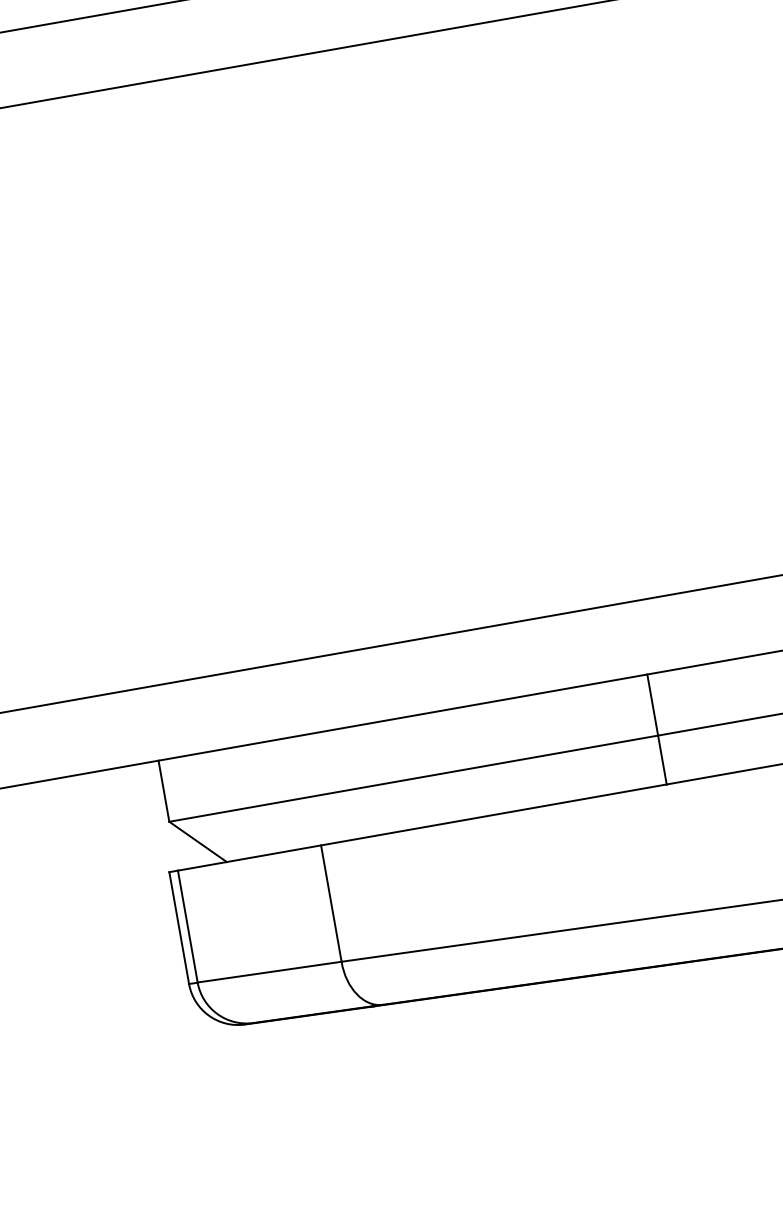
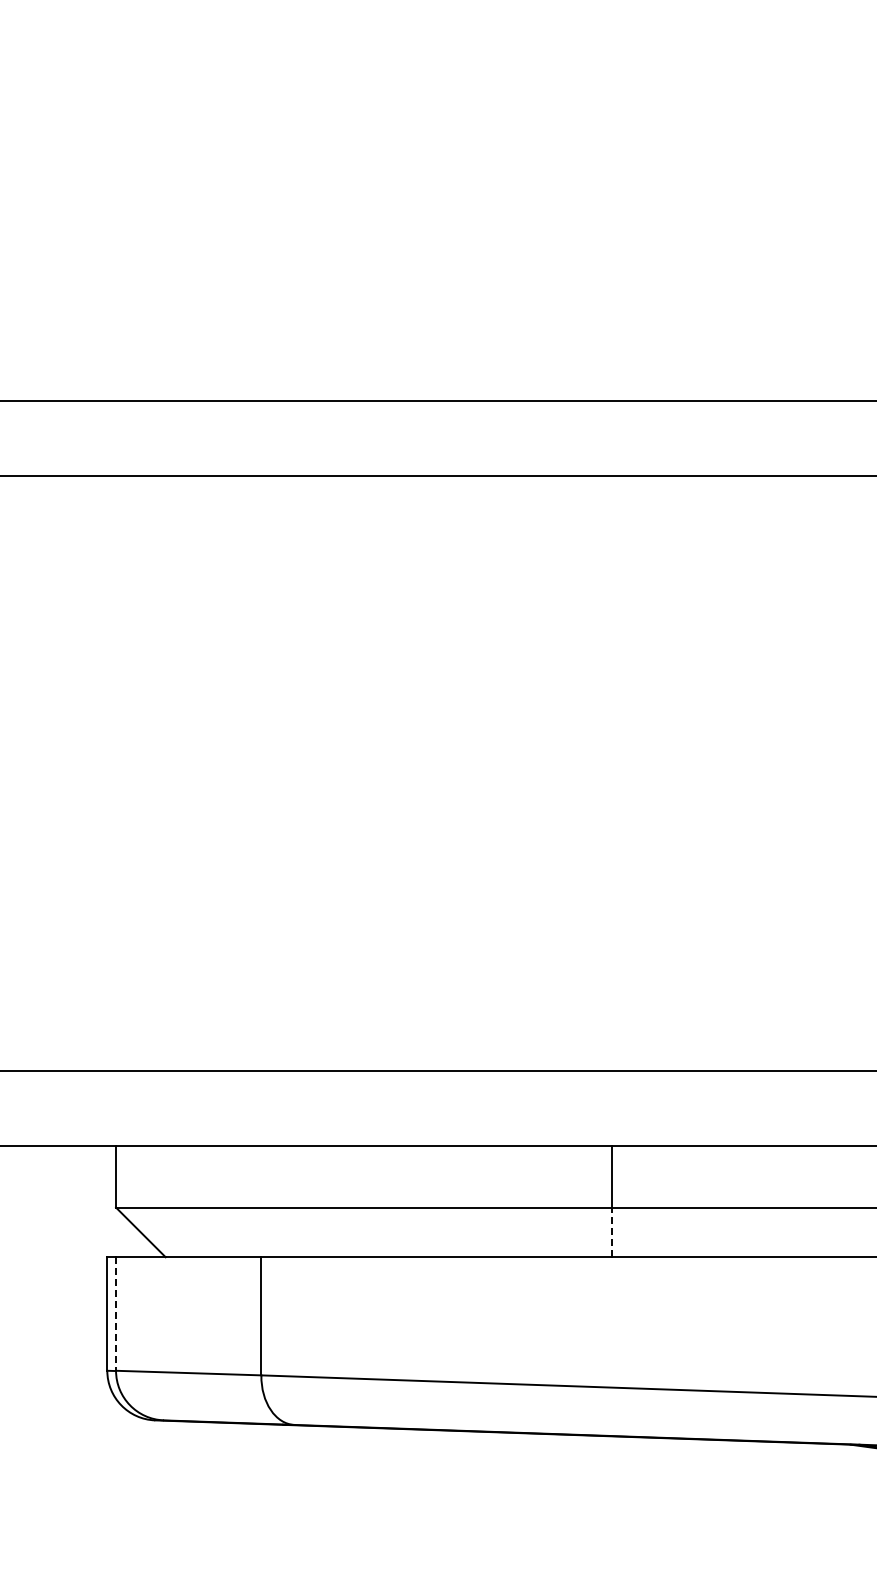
line: (662, 760) -> (612, 1232), solid -> dashed
line: (188, 926) -> (116, 1314), solid -> dashed

